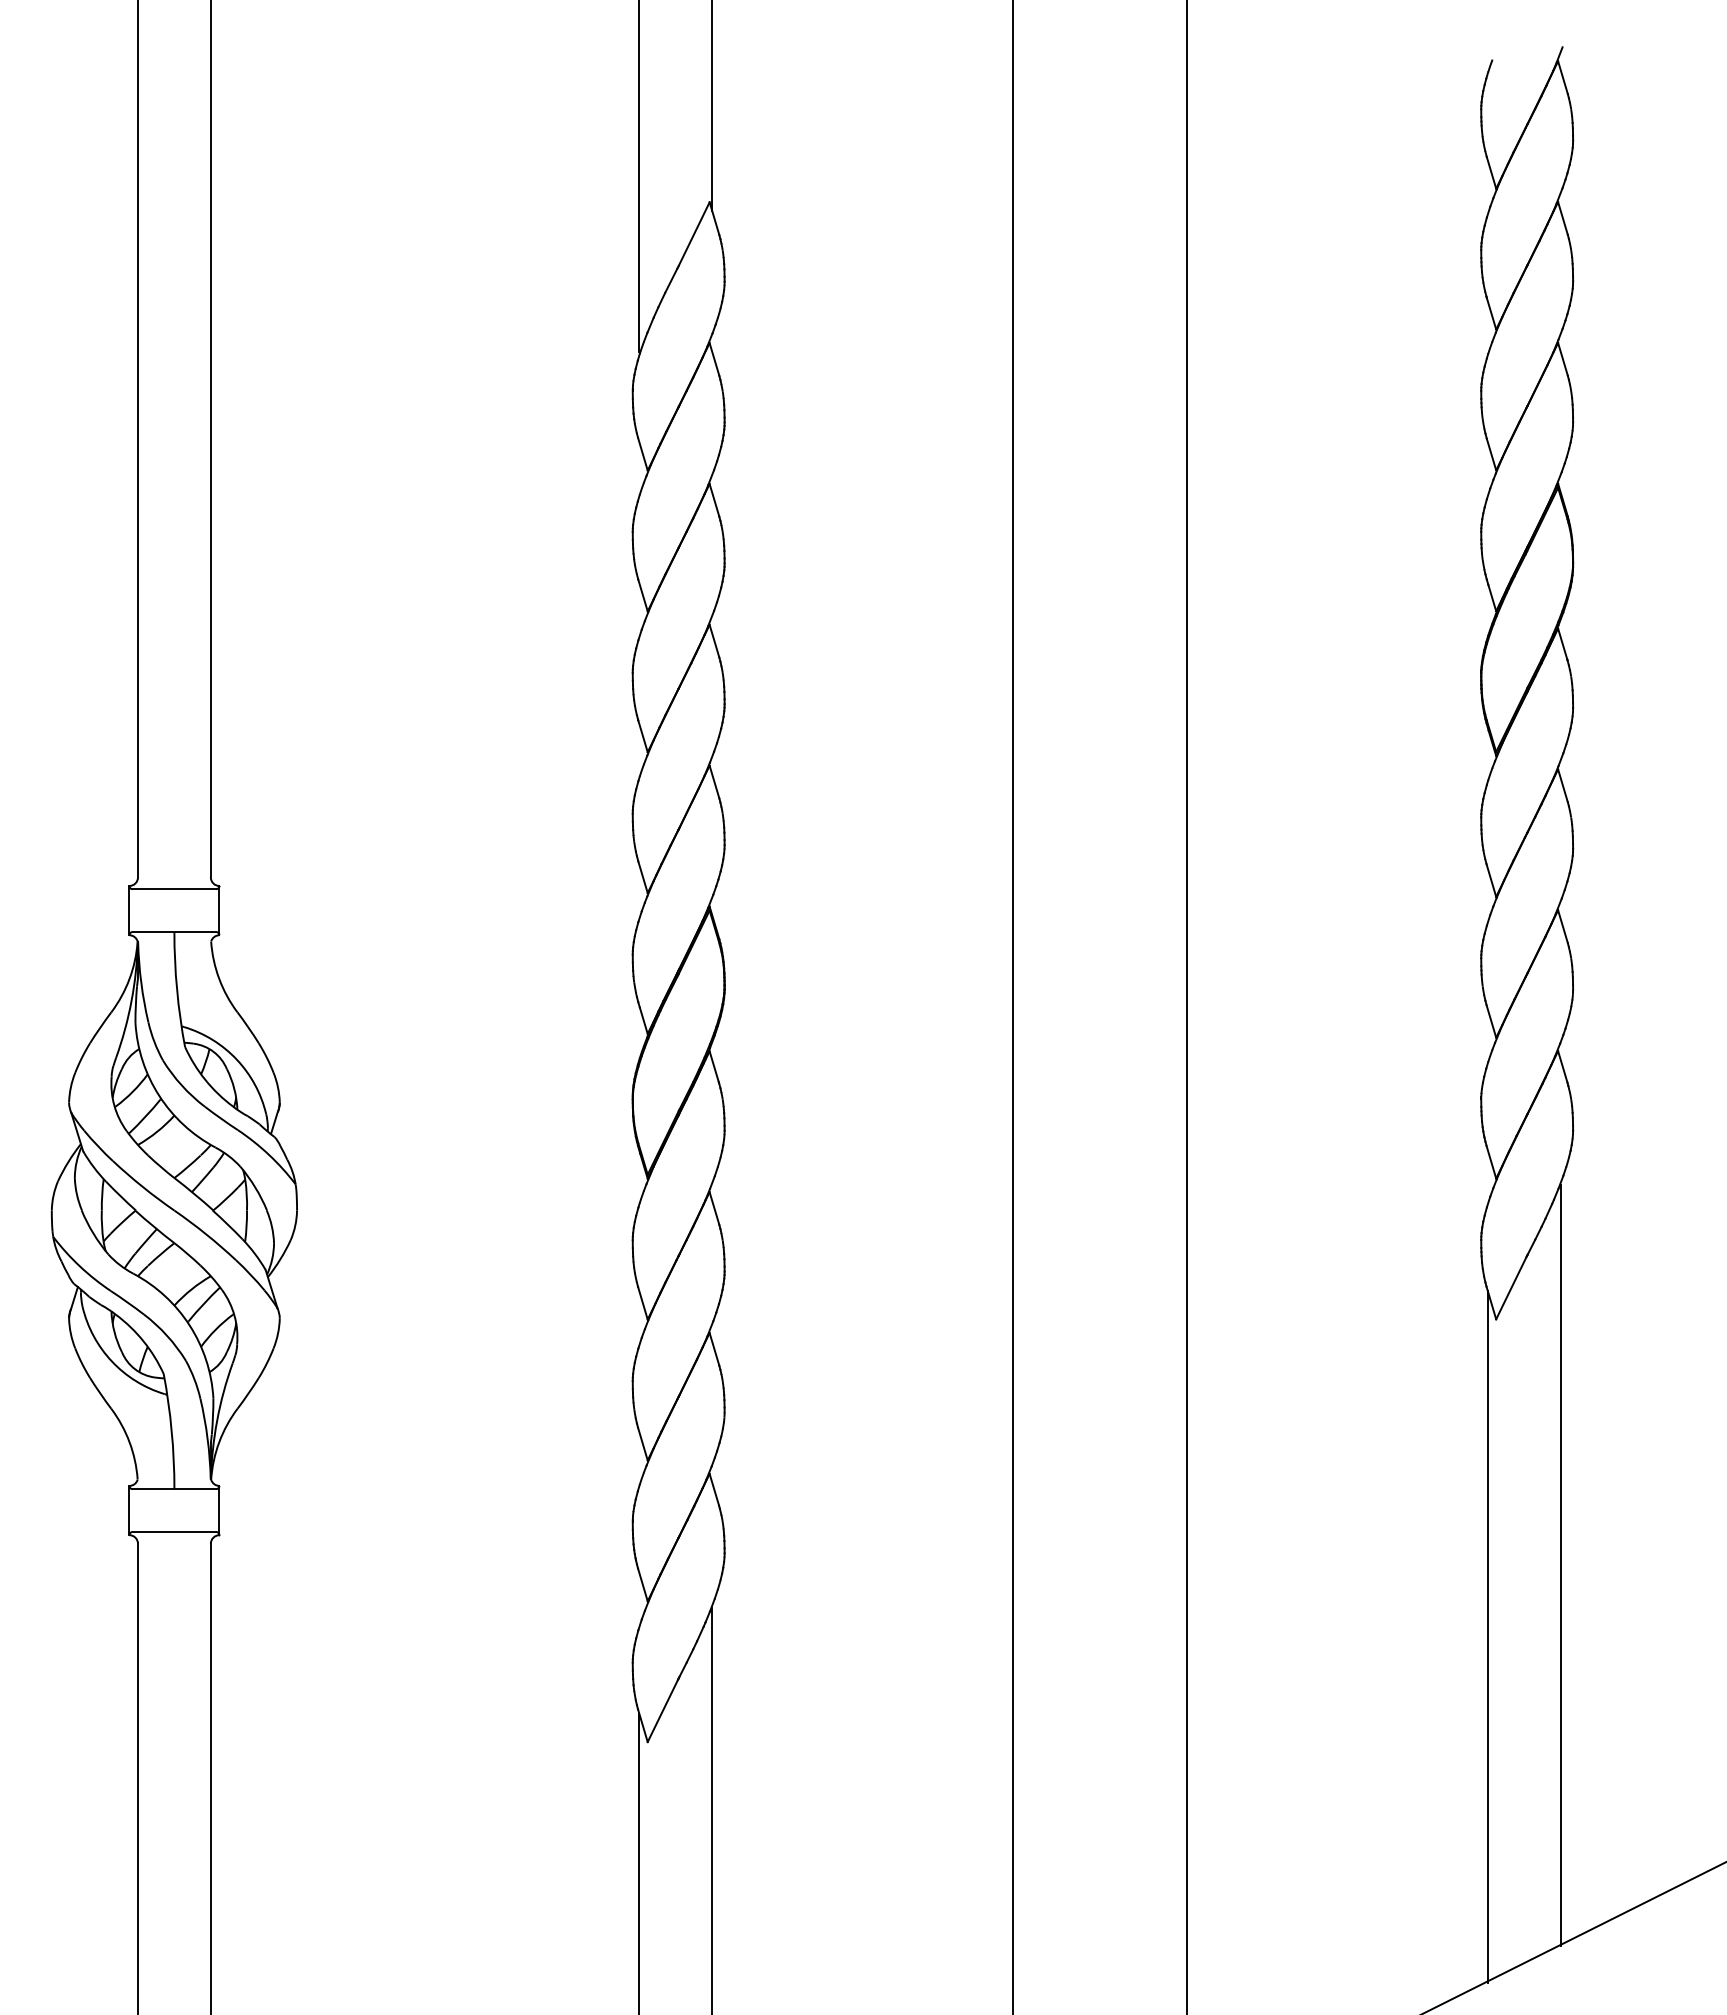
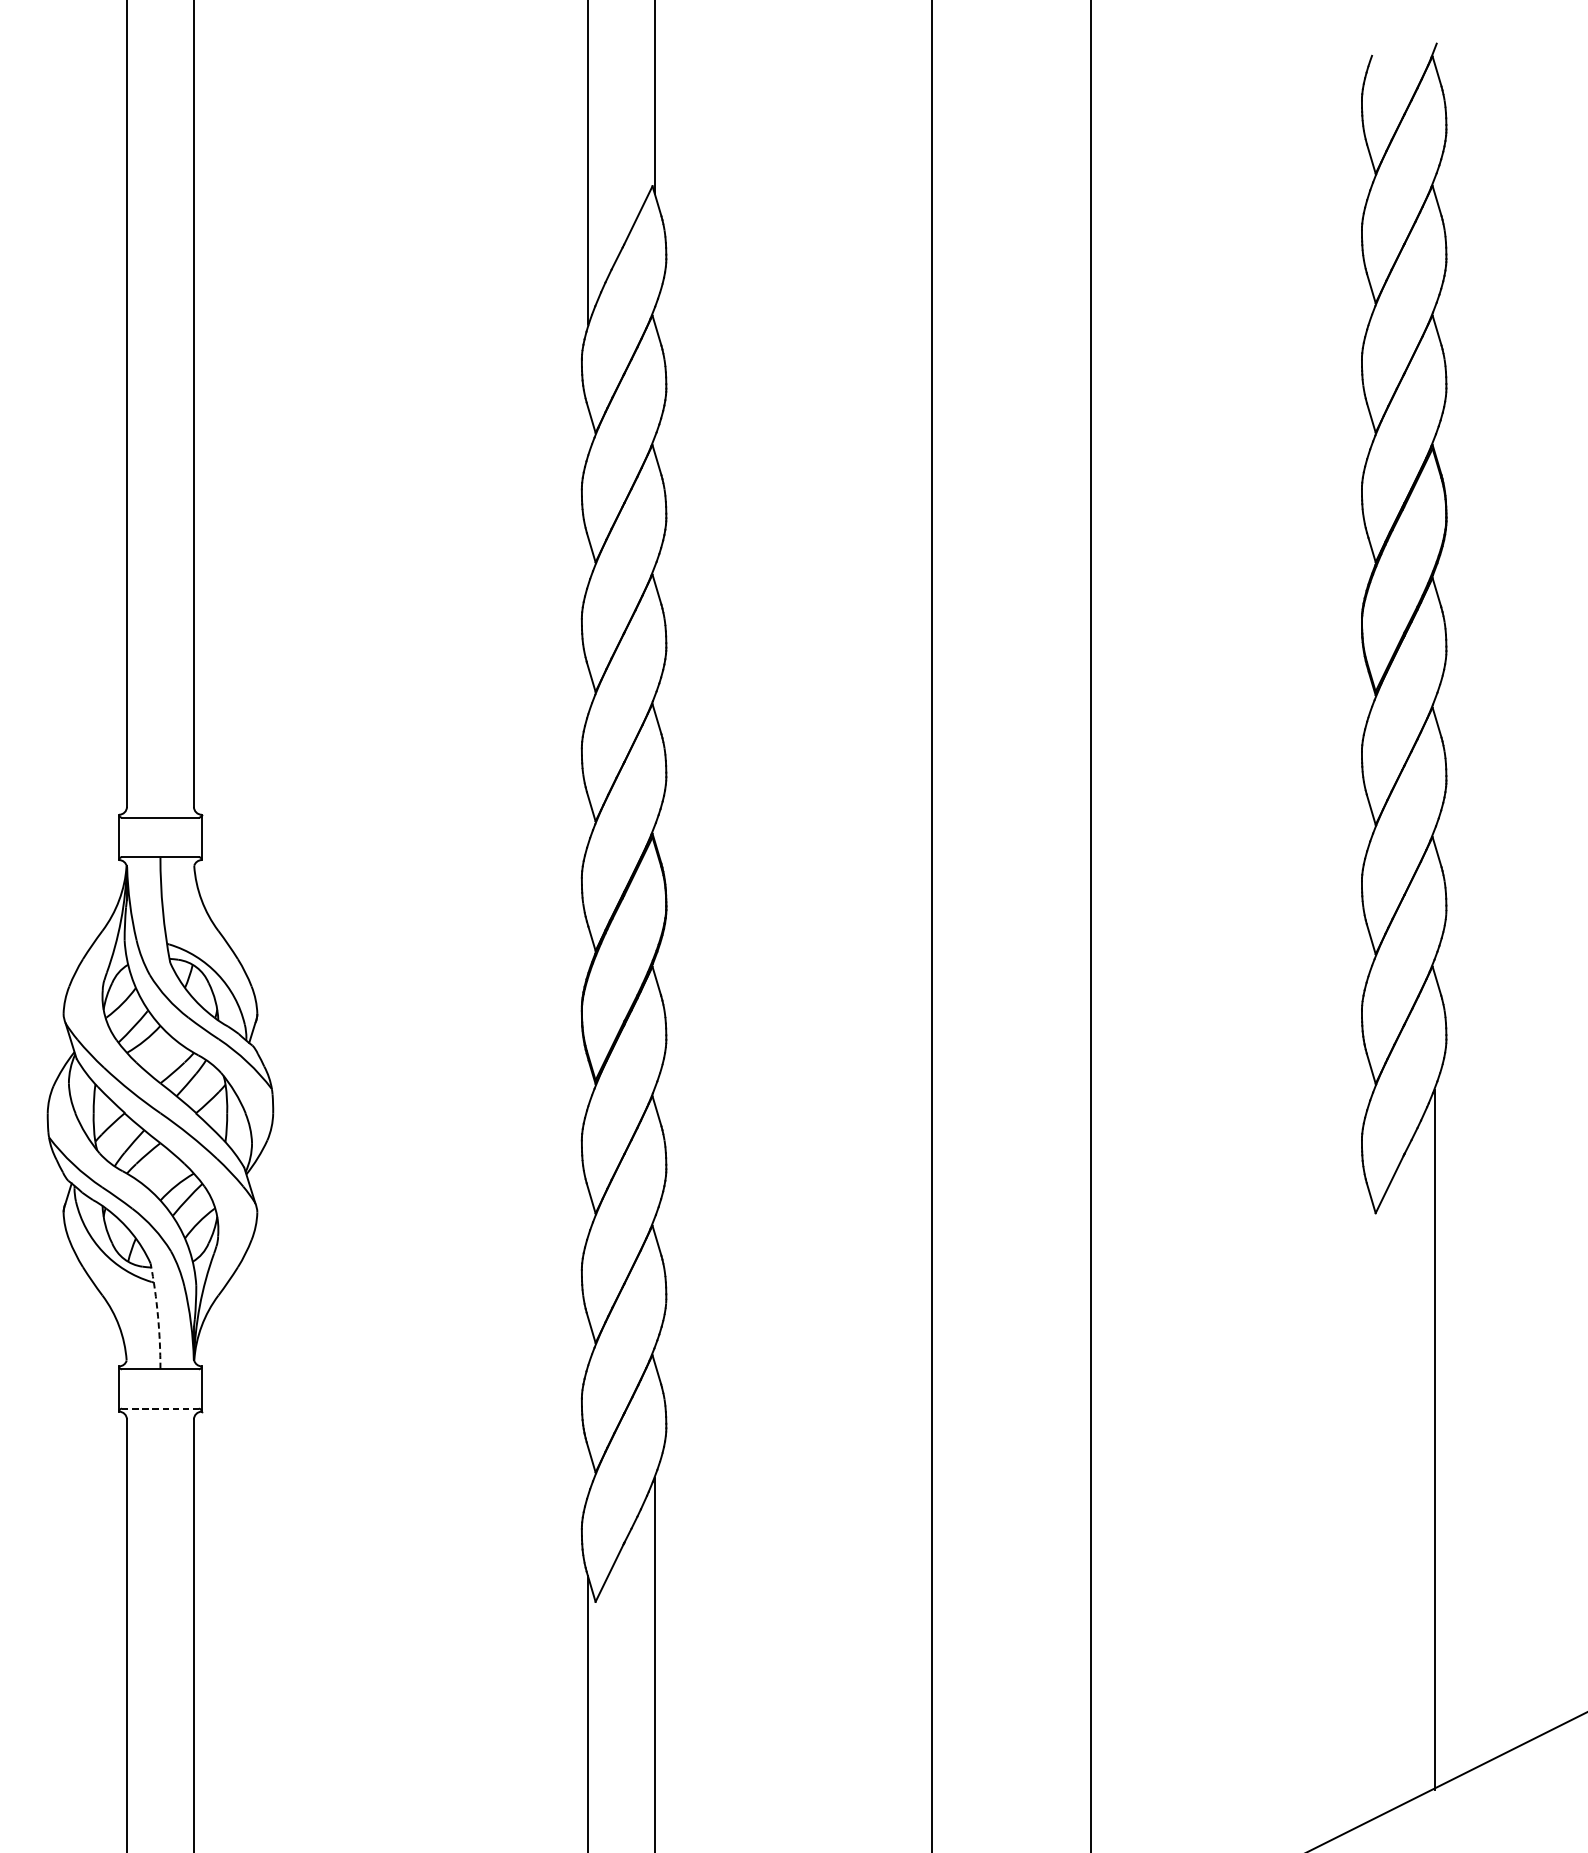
arc: (171, 1431) -> (157, 1316), solid -> dashed
line: (174, 1531) -> (160, 1408), solid -> dashed
line: (1487, 1636) -> (1367, 1504), removed

